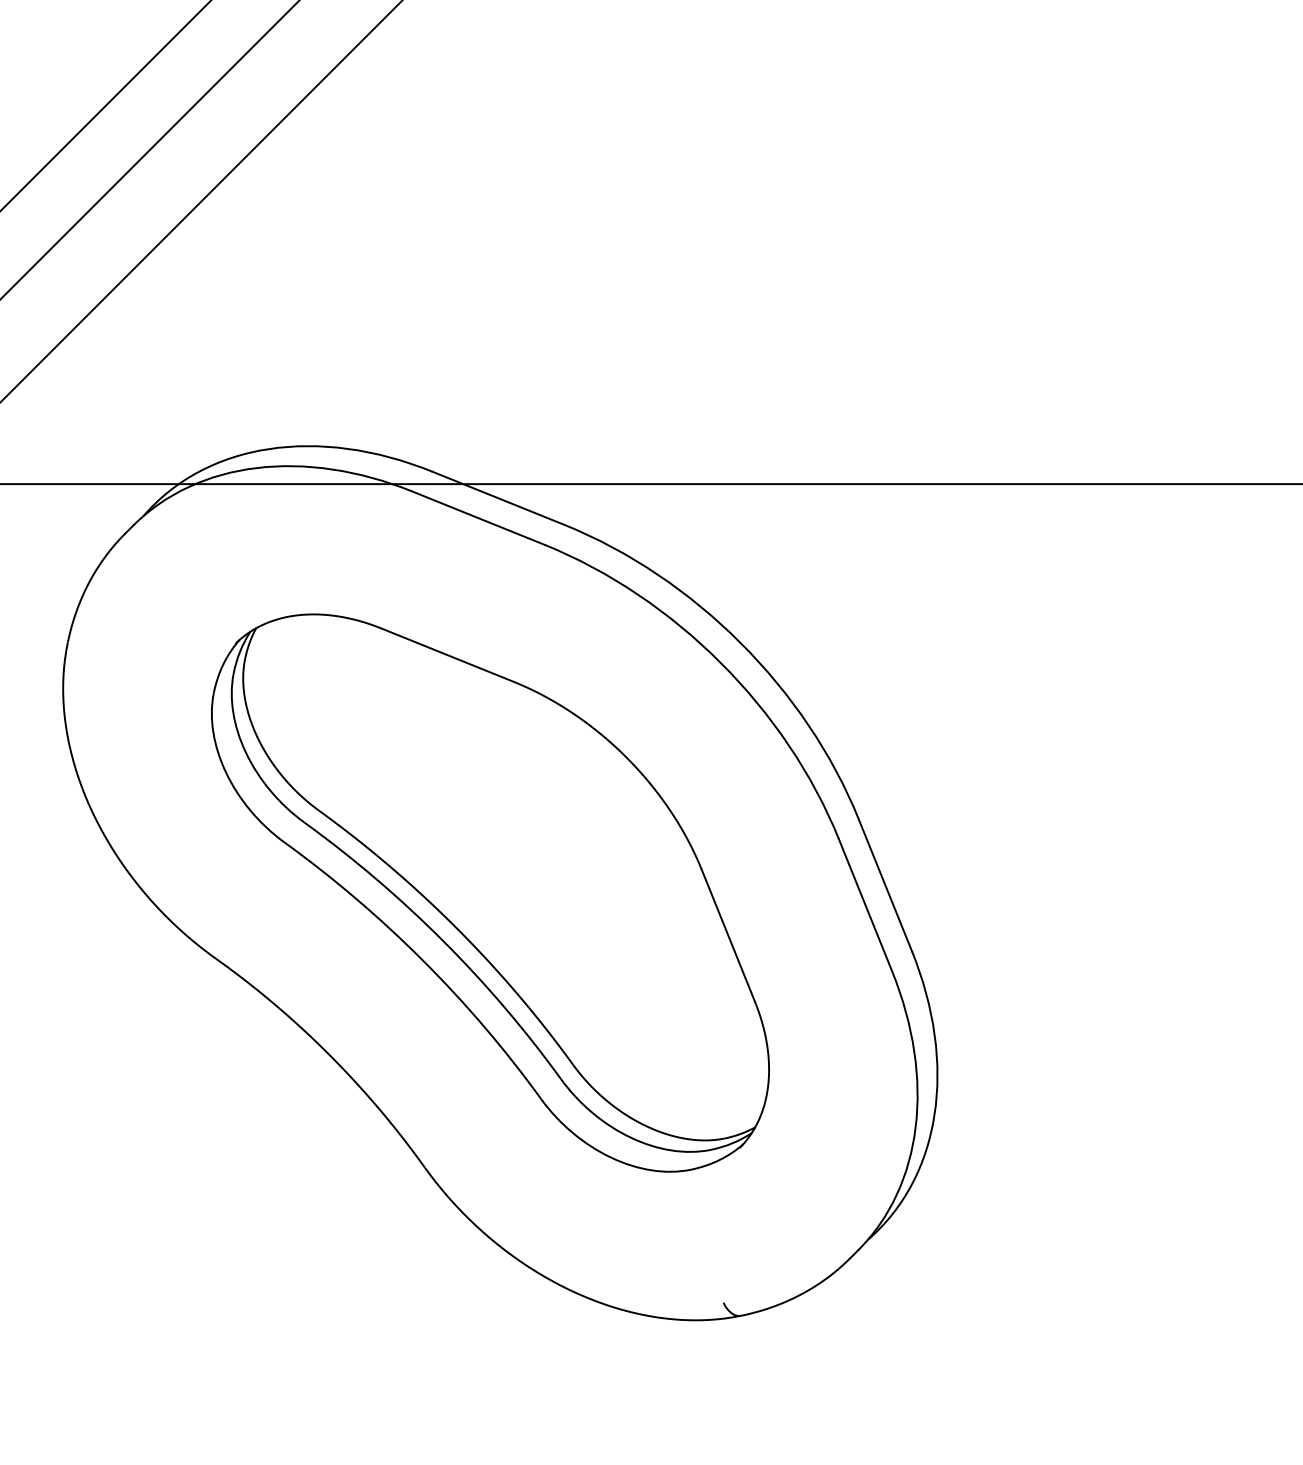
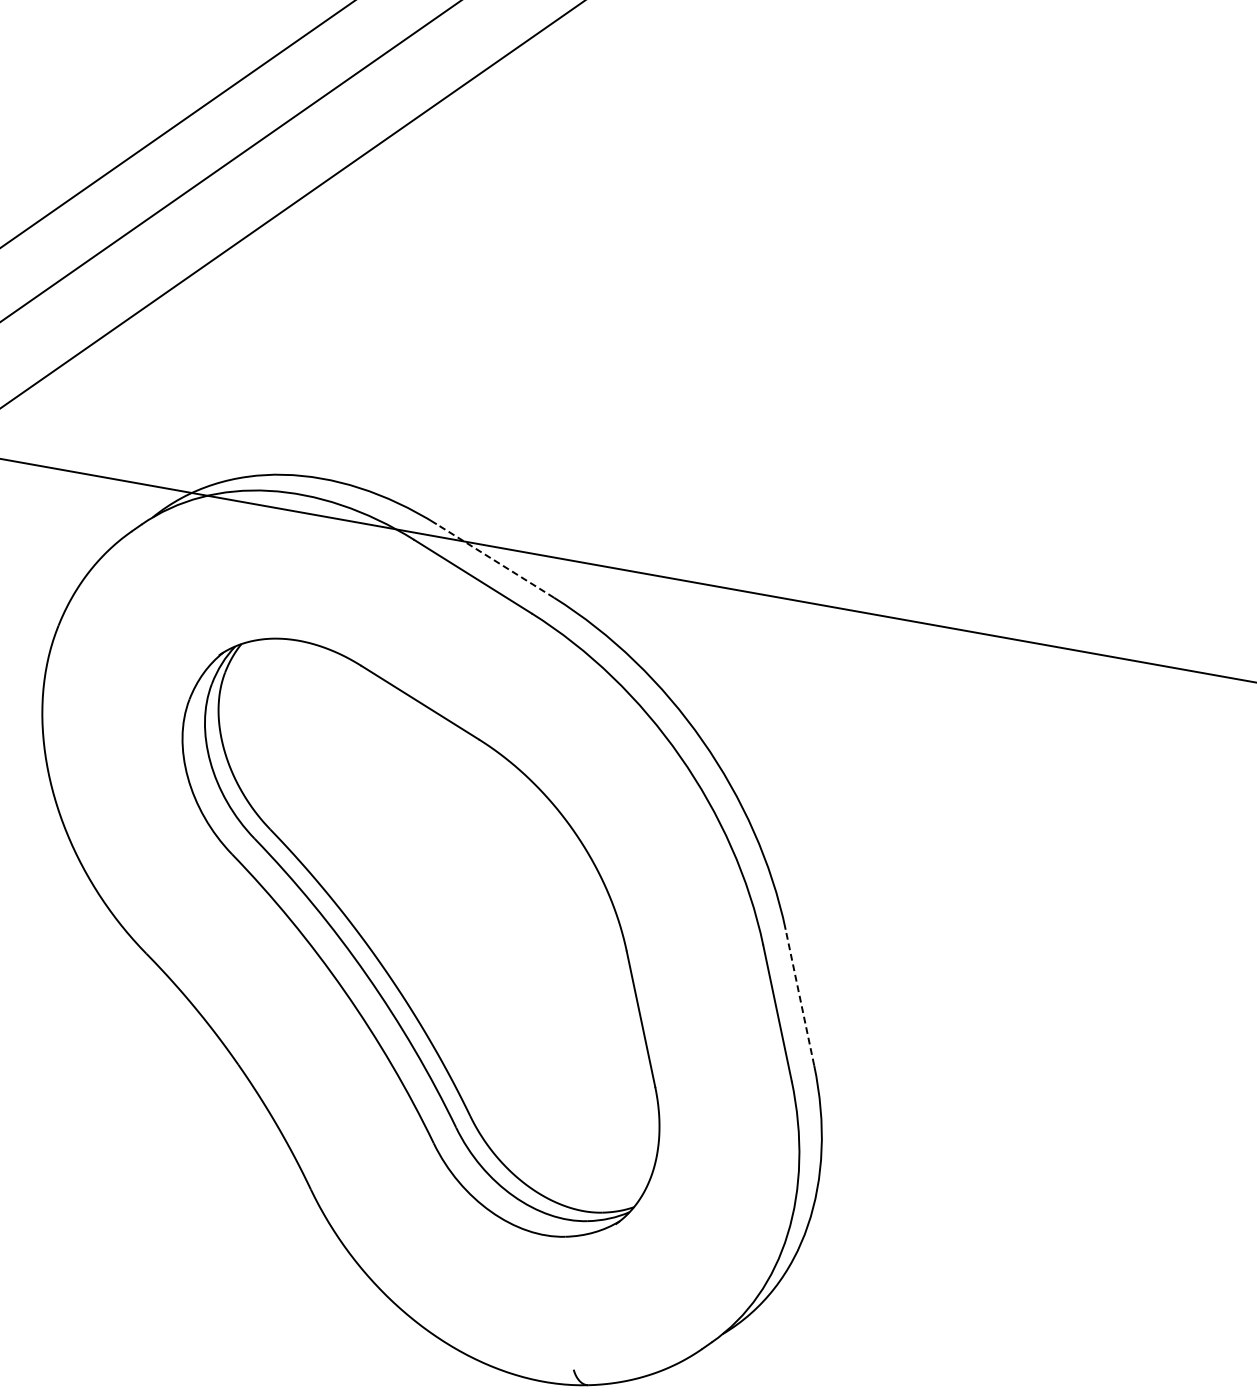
line: (497, 498) -> (494, 561), solid -> dashed
line: (885, 884) -> (800, 996), solid -> dashed

